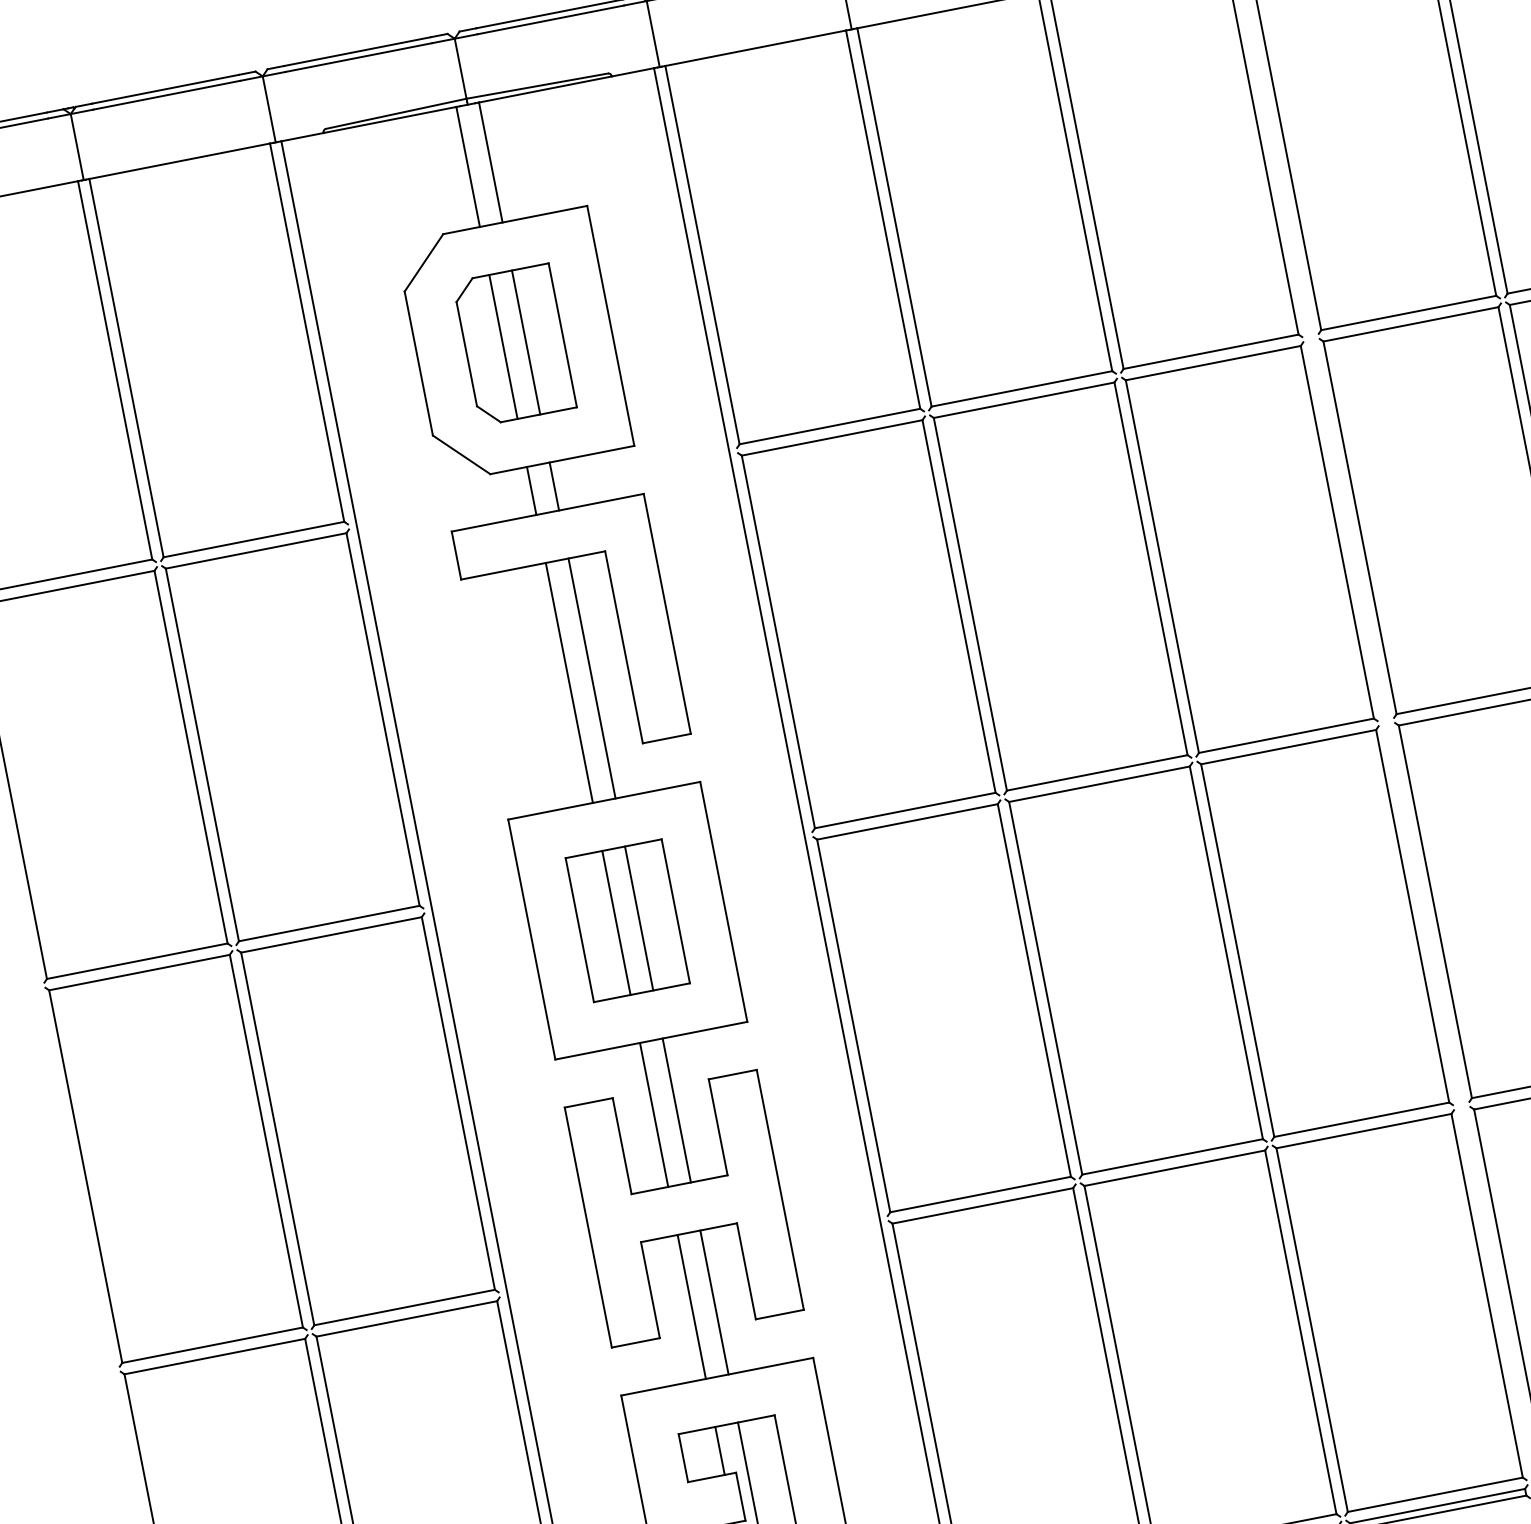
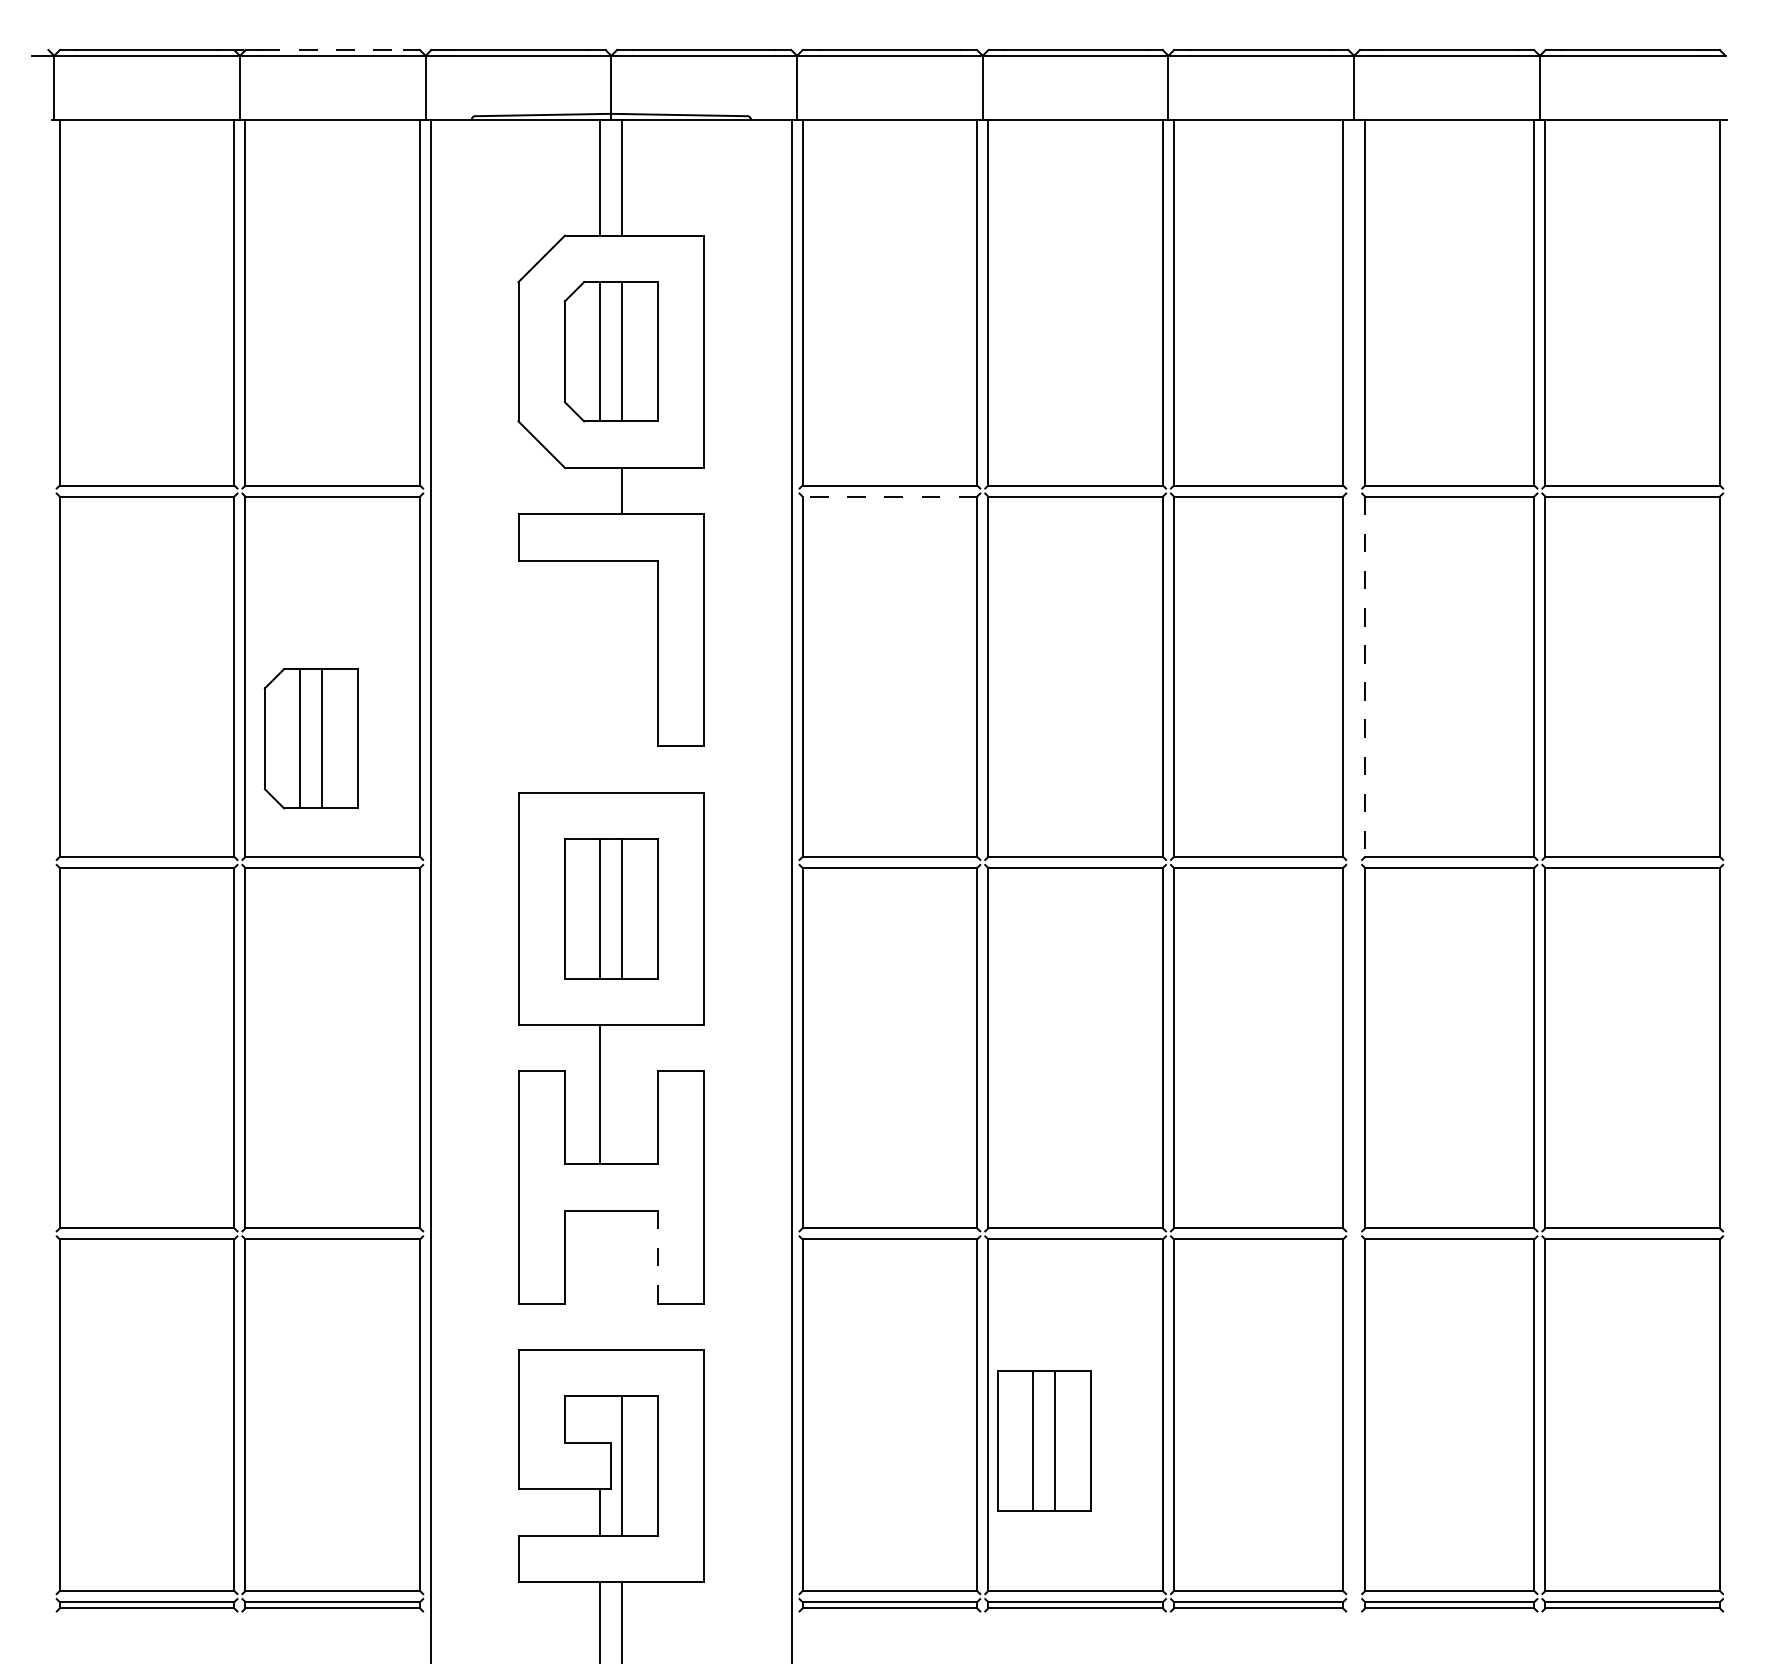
line: (165, 89) -> (332, 50), solid -> dashed
line: (831, 437) -> (889, 496), solid -> dashed
line: (531, 490) -> (600, 490), removed
line: (1360, 528) -> (1365, 677), solid -> dashed
line: (592, 678) -> (622, 676), removed
line: (569, 682) -> (600, 676), removed
part: (282, 805) -> (310, 738), added
line: (676, 1110) -> (622, 1094), removed
line: (746, 1270) -> (657, 1256), solid -> dashed
line: (714, 1301) -> (622, 1279), removed
line: (691, 1306) -> (600, 1279), removed
part: (1183, 1382) -> (1044, 1440), added
line: (720, 1450) -> (600, 1419), removed

